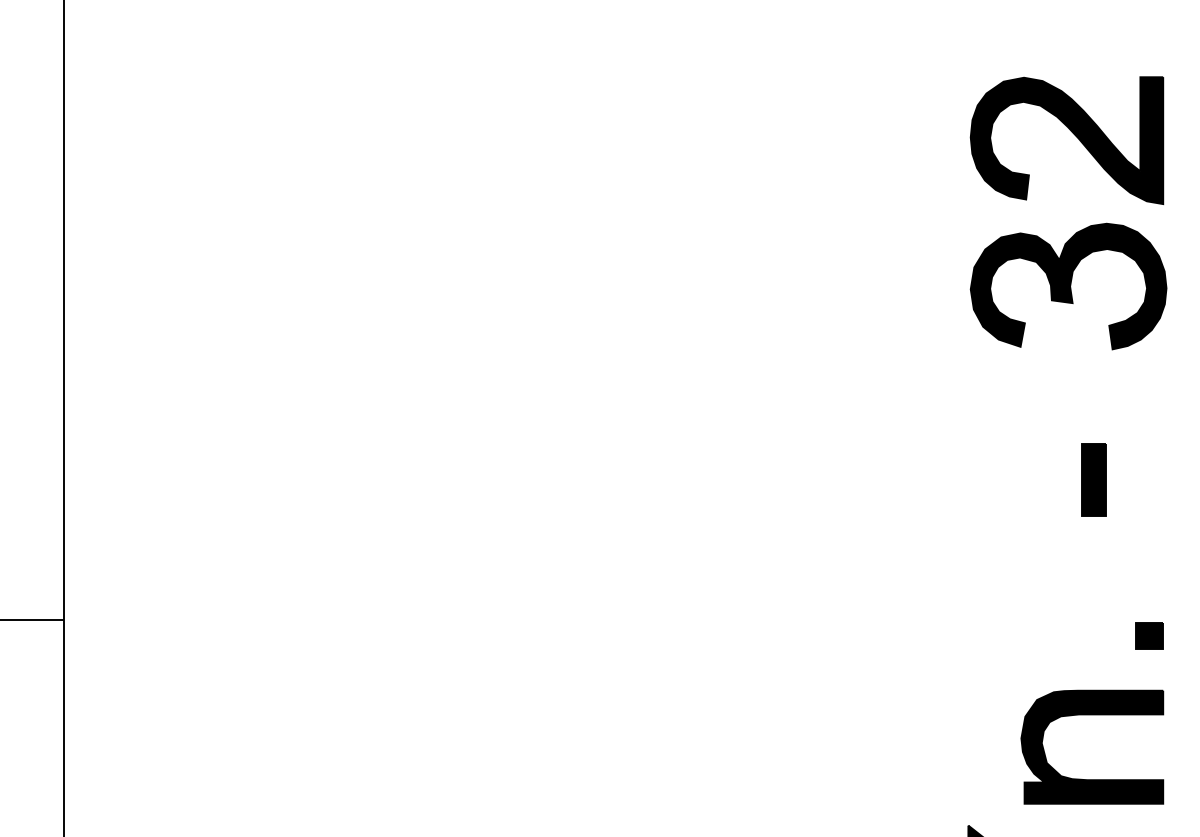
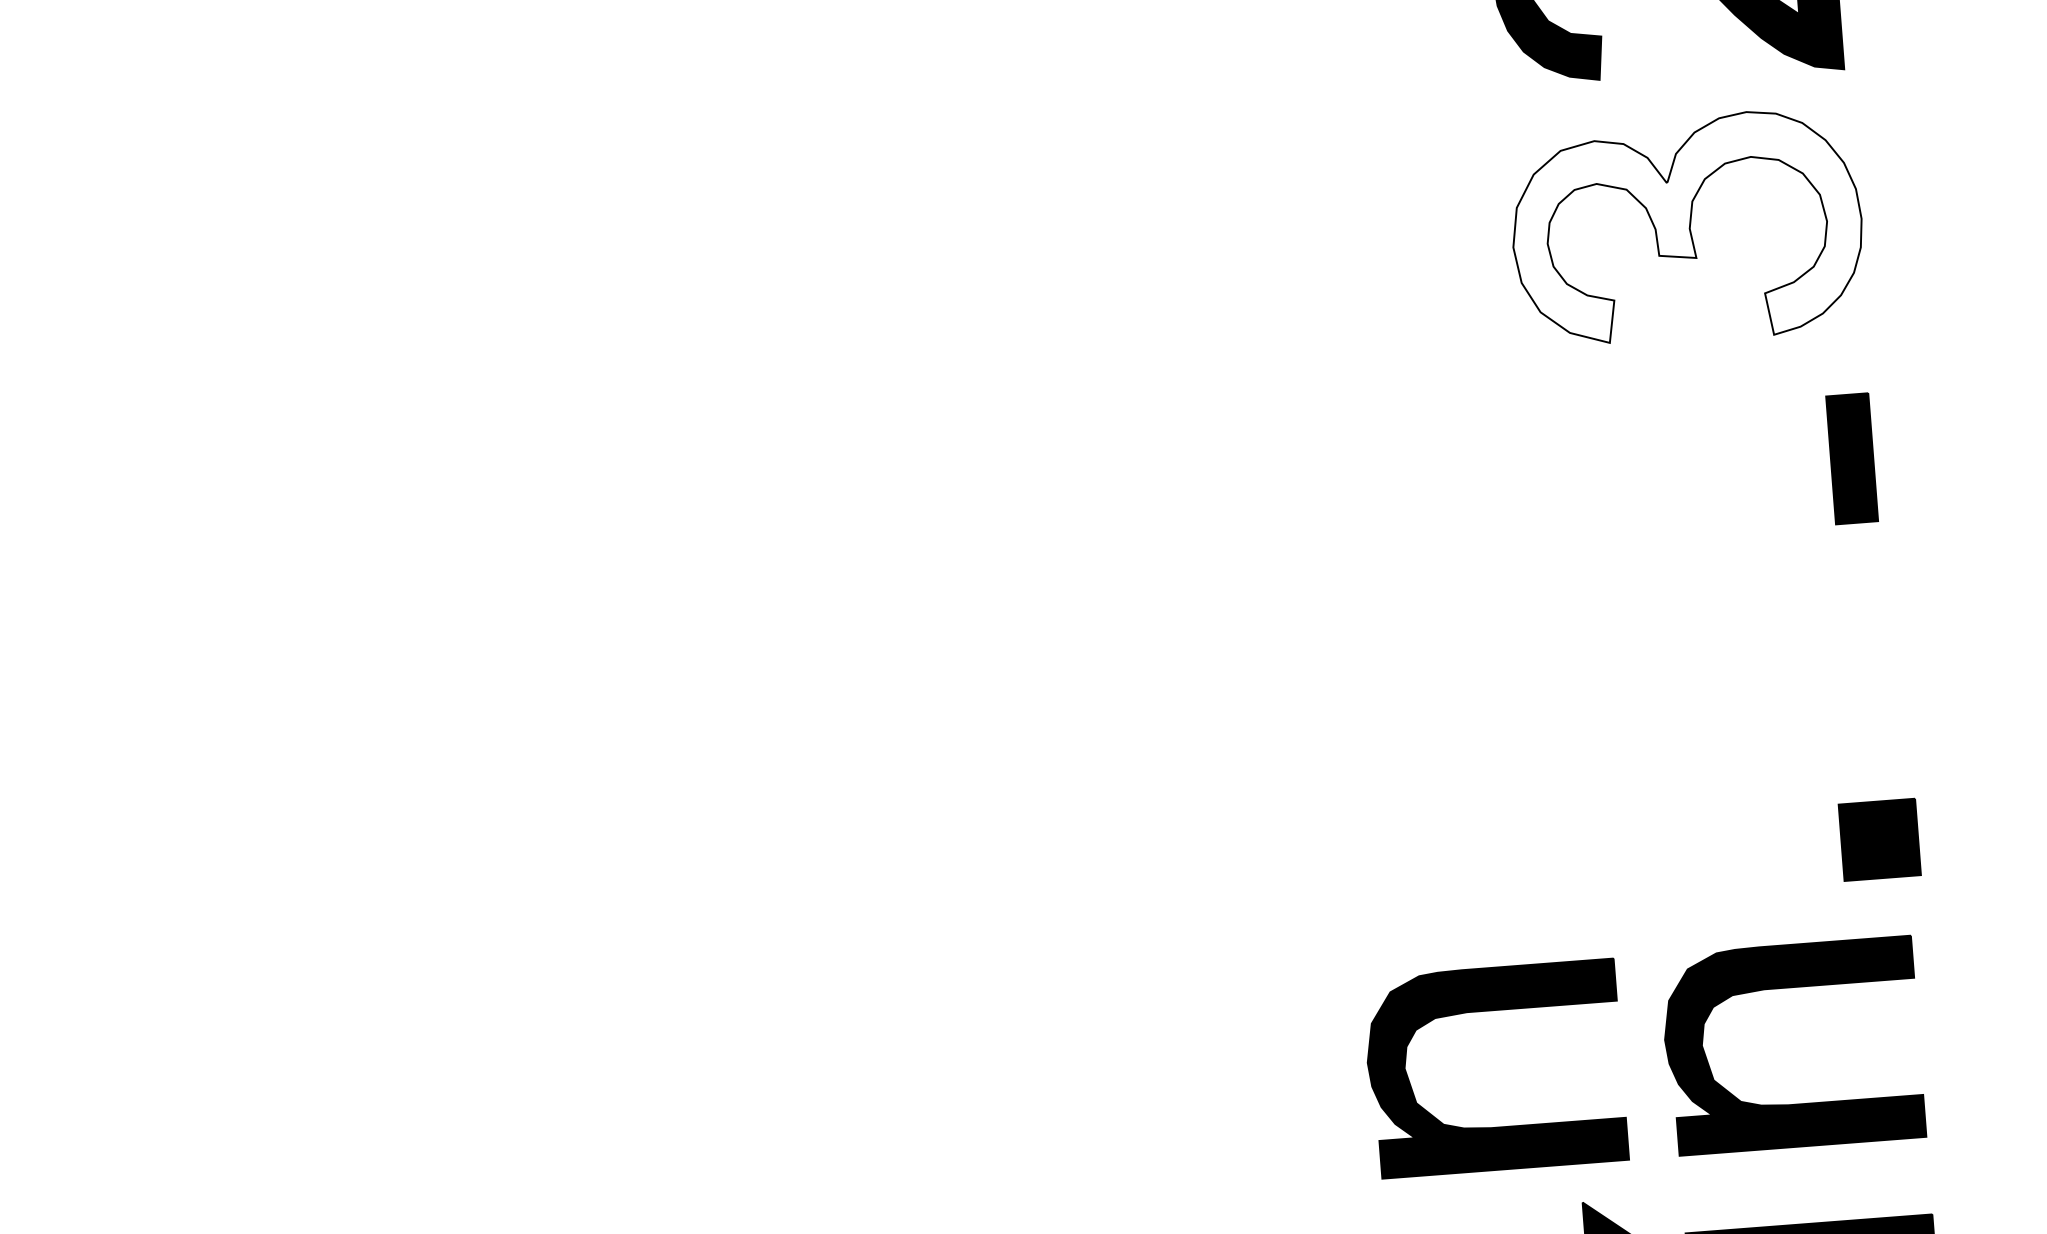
fill: (1068, 286) -> (1686, 228), removed
part: (1093, 479) -> (1851, 458), moved
part: (1149, 635) -> (1878, 839), size x1.6
part: (925, 715) -> (1491, 1012), added

